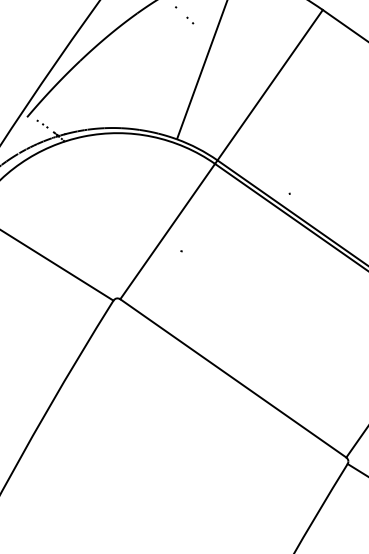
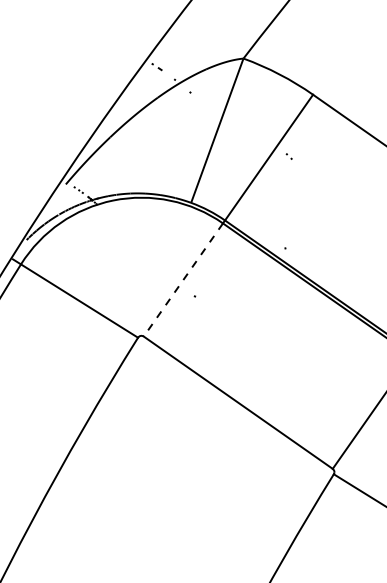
part: (189, 20) -> (288, 156), moved
line: (167, 232) -> (183, 280), solid -> dashed

